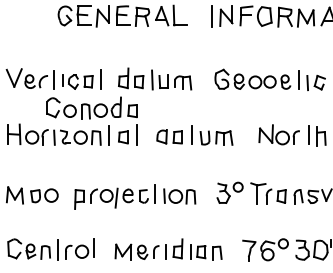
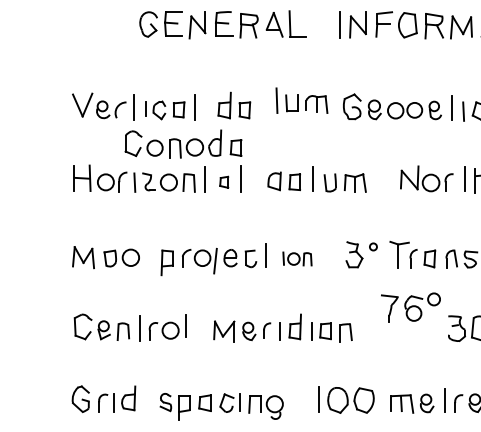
part: (171, 79) -> (301, 100), moved
part: (122, 137) -> (223, 182), size x0.7
circle: (238, 186) -> (373, 246), size x0.6
part: (179, 196) -> (297, 258), size x0.7
part: (265, 250) -> (410, 307), moved

